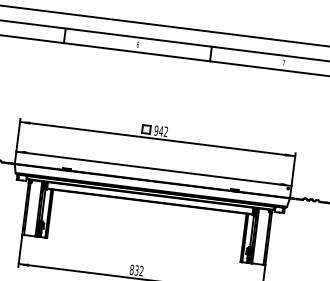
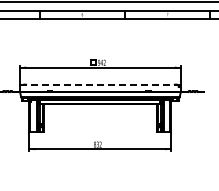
line: (152, 167) -> (99, 84), solid -> dashed

